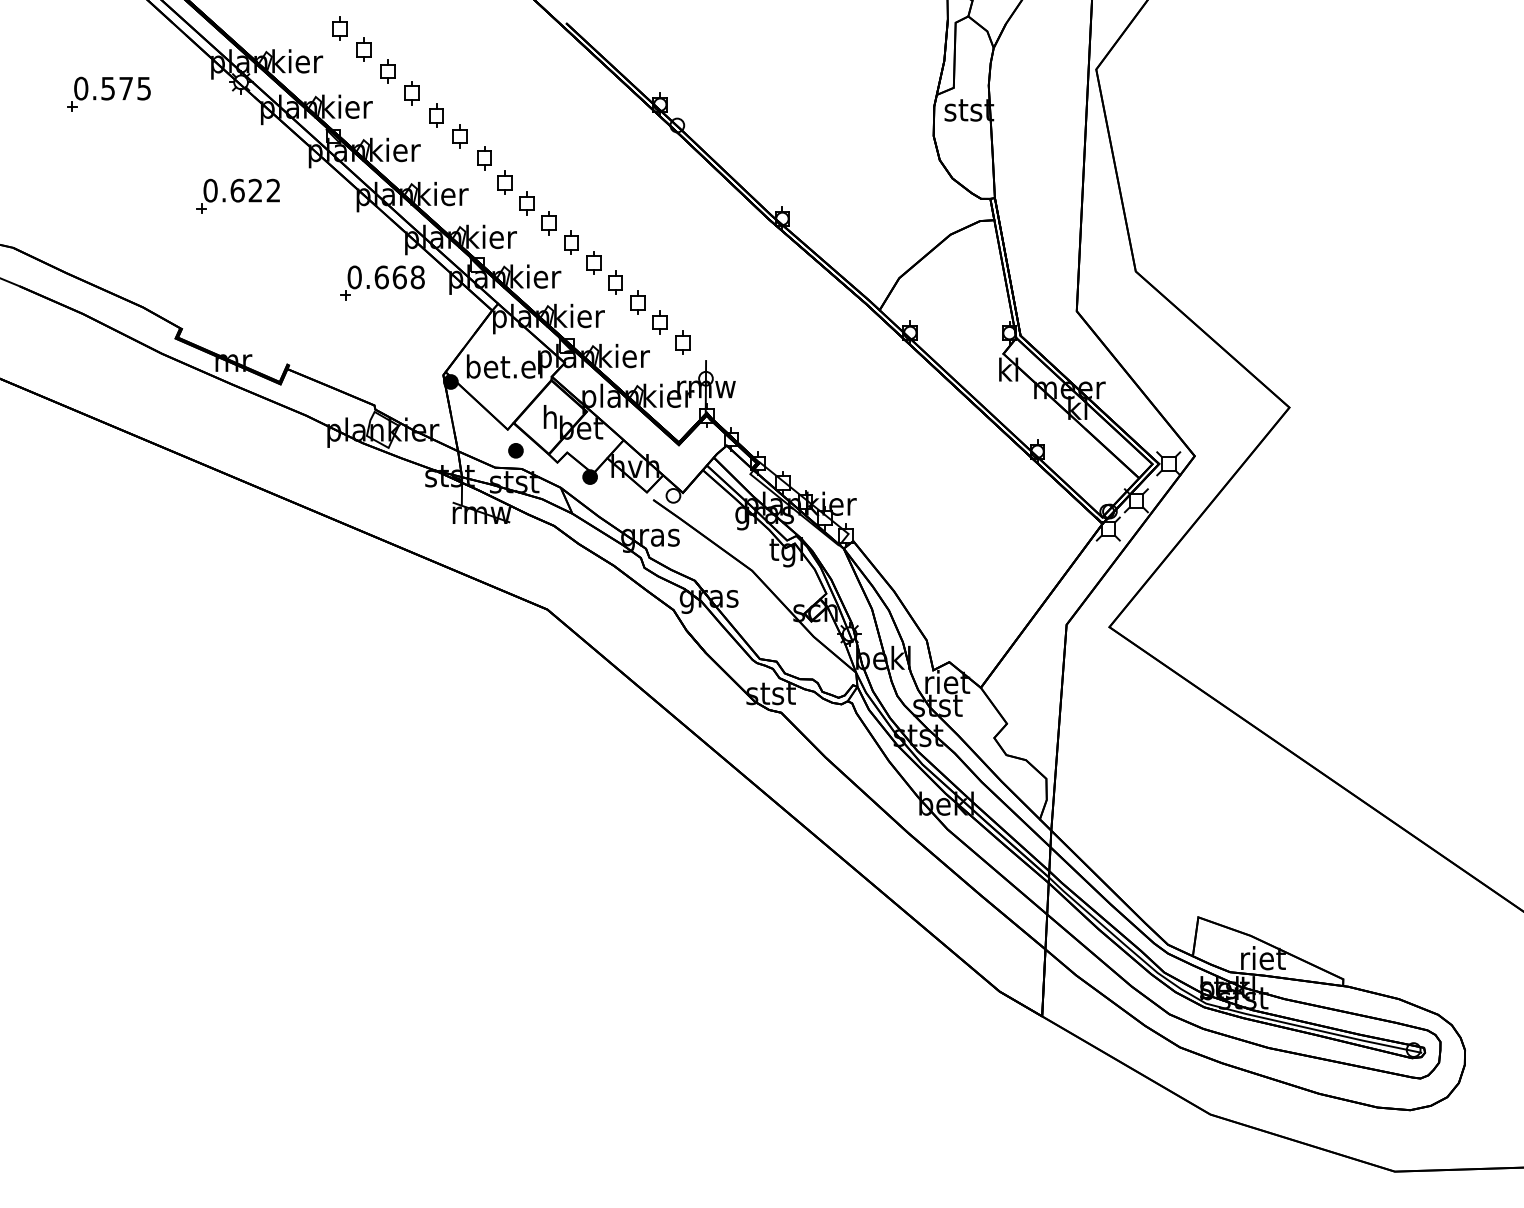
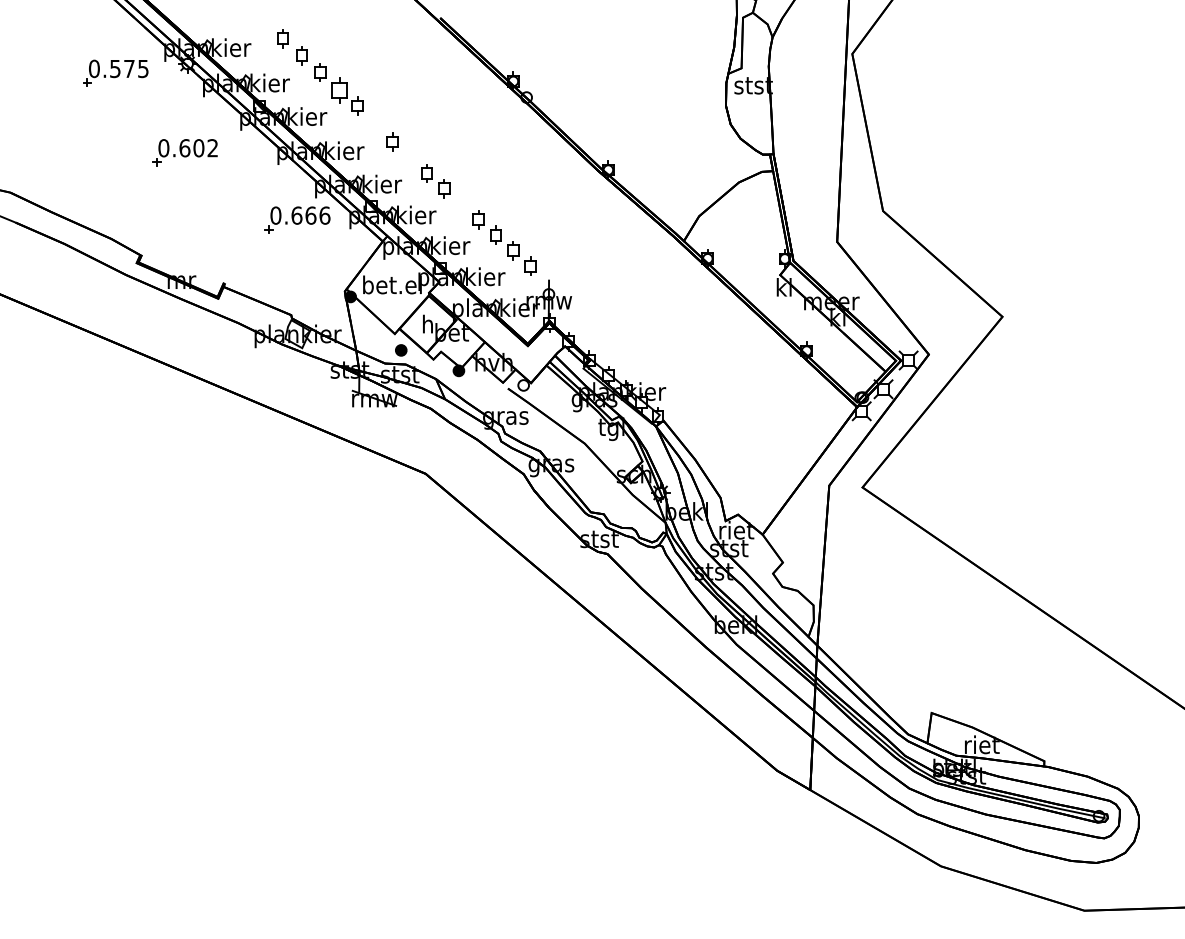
part: (339, 28) -> (264, 22), removed
part: (108, 93) -> (115, 72), moved
part: (436, 115) -> (339, 89), size x1.4
part: (484, 158) -> (376, 123), removed
text: (255, 190) -> (198, 148), 0.622 -> 0.602
part: (526, 203) -> (409, 158), removed
part: (593, 262) -> (461, 204), removed
text: (417, 277) -> (324, 215), 0.668 -> 0.666

